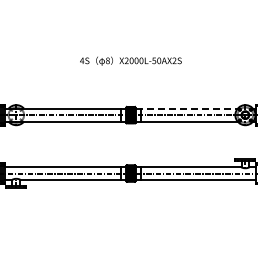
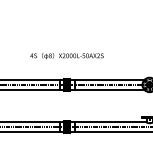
text: (130, 60) -> (66, 55), moved
line: (187, 108) -> (107, 80), dashed -> solid

